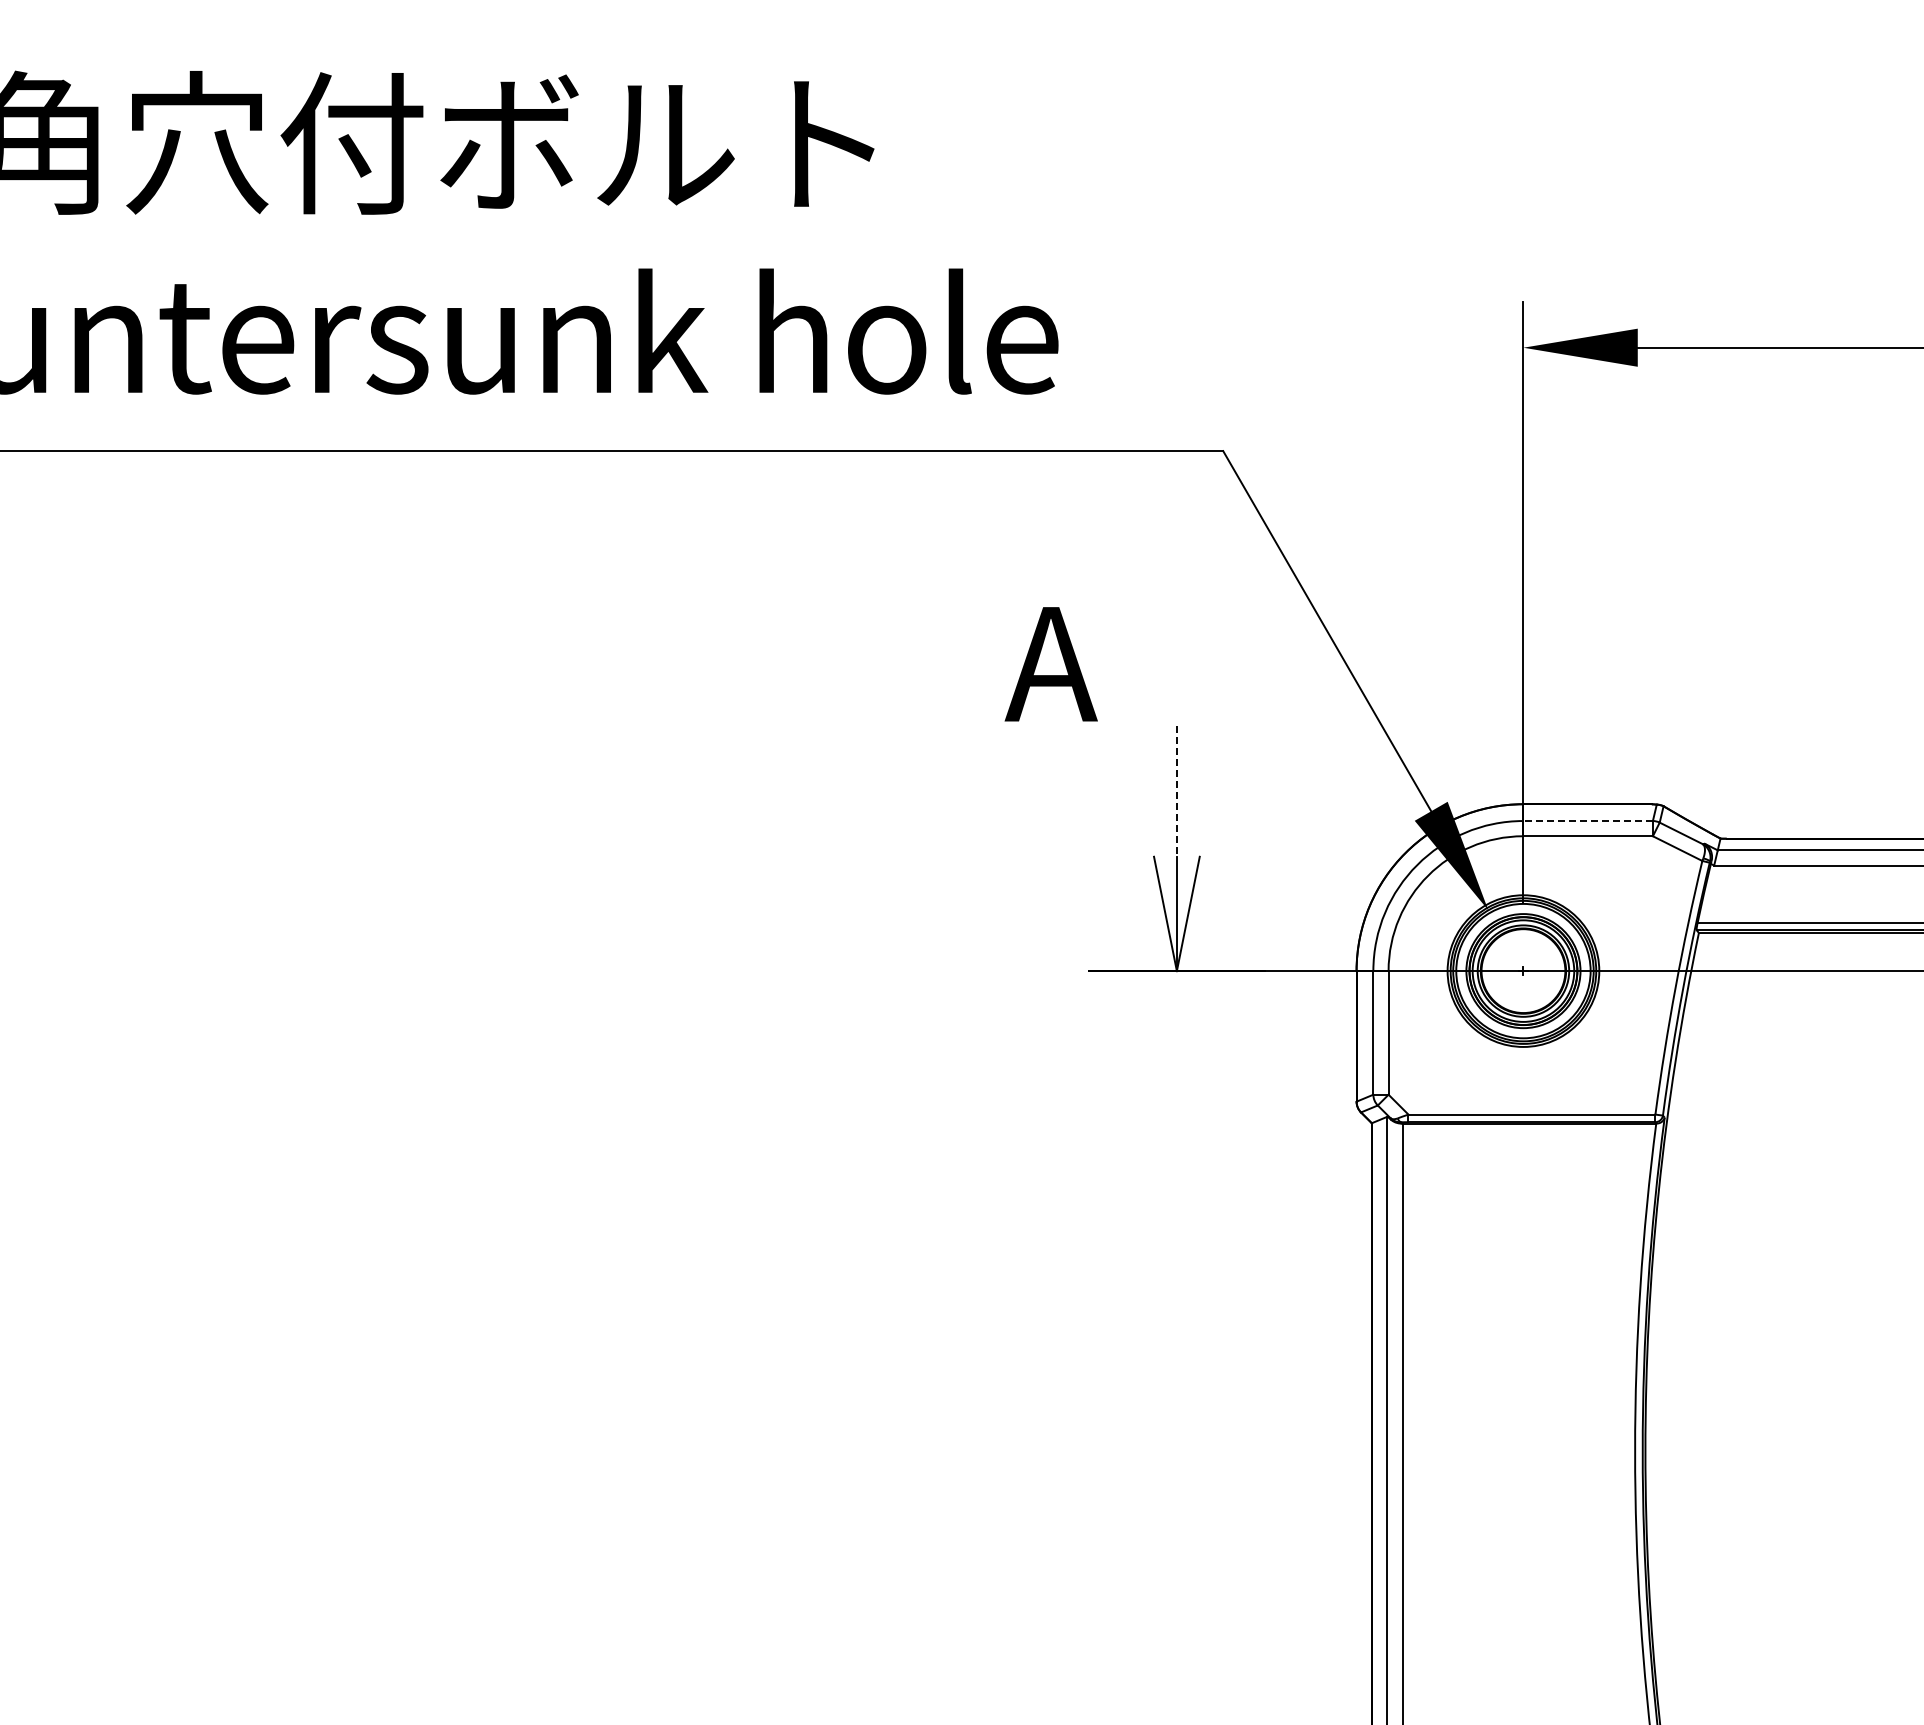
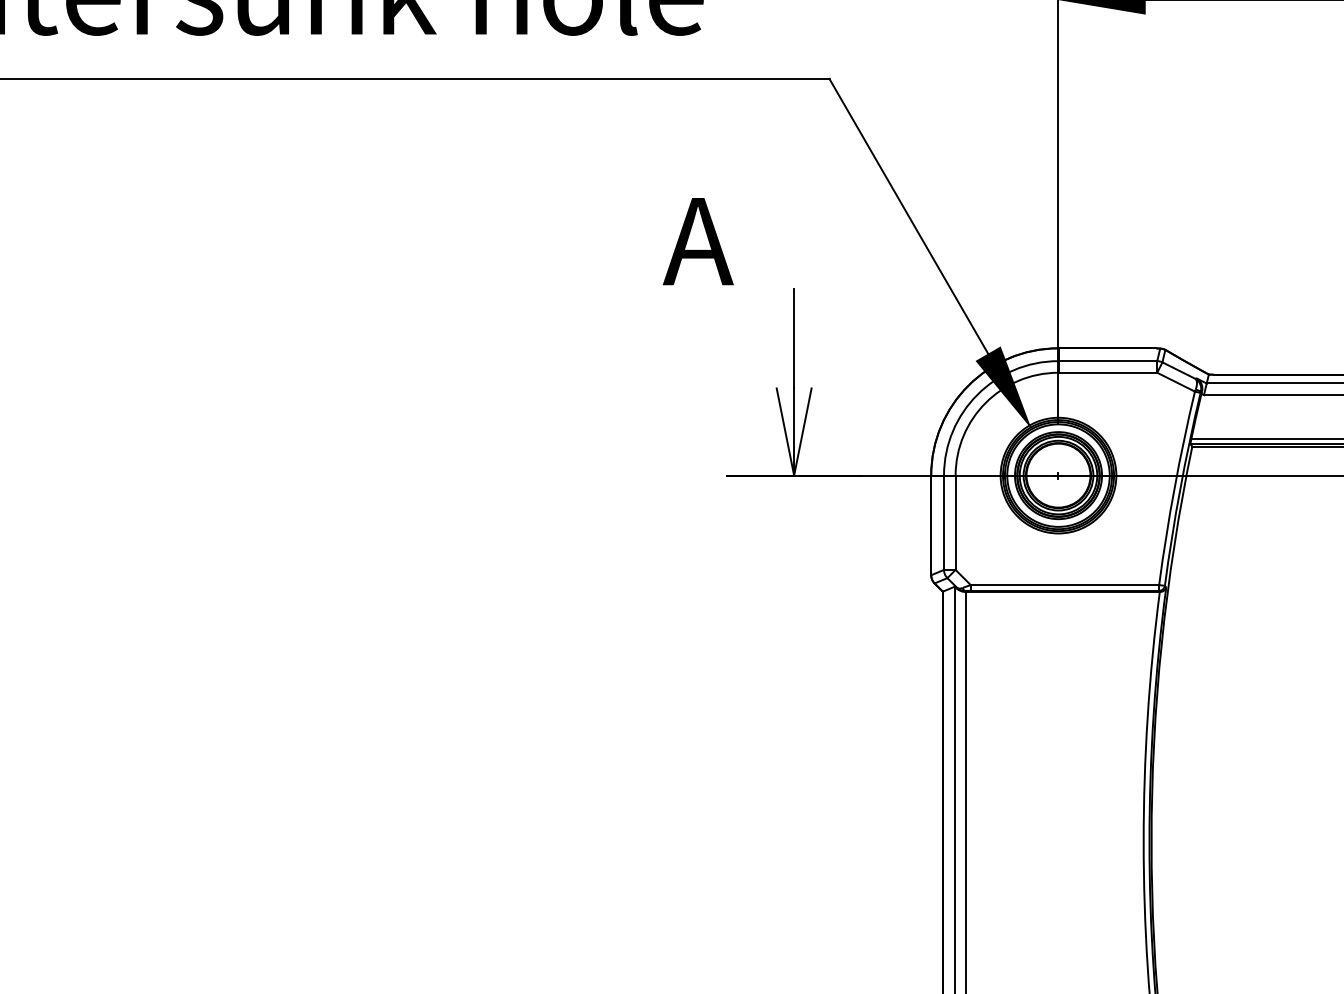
line: (1176, 791) -> (793, 338), dashed -> solid
line: (1588, 821) -> (1108, 361), dashed -> solid

